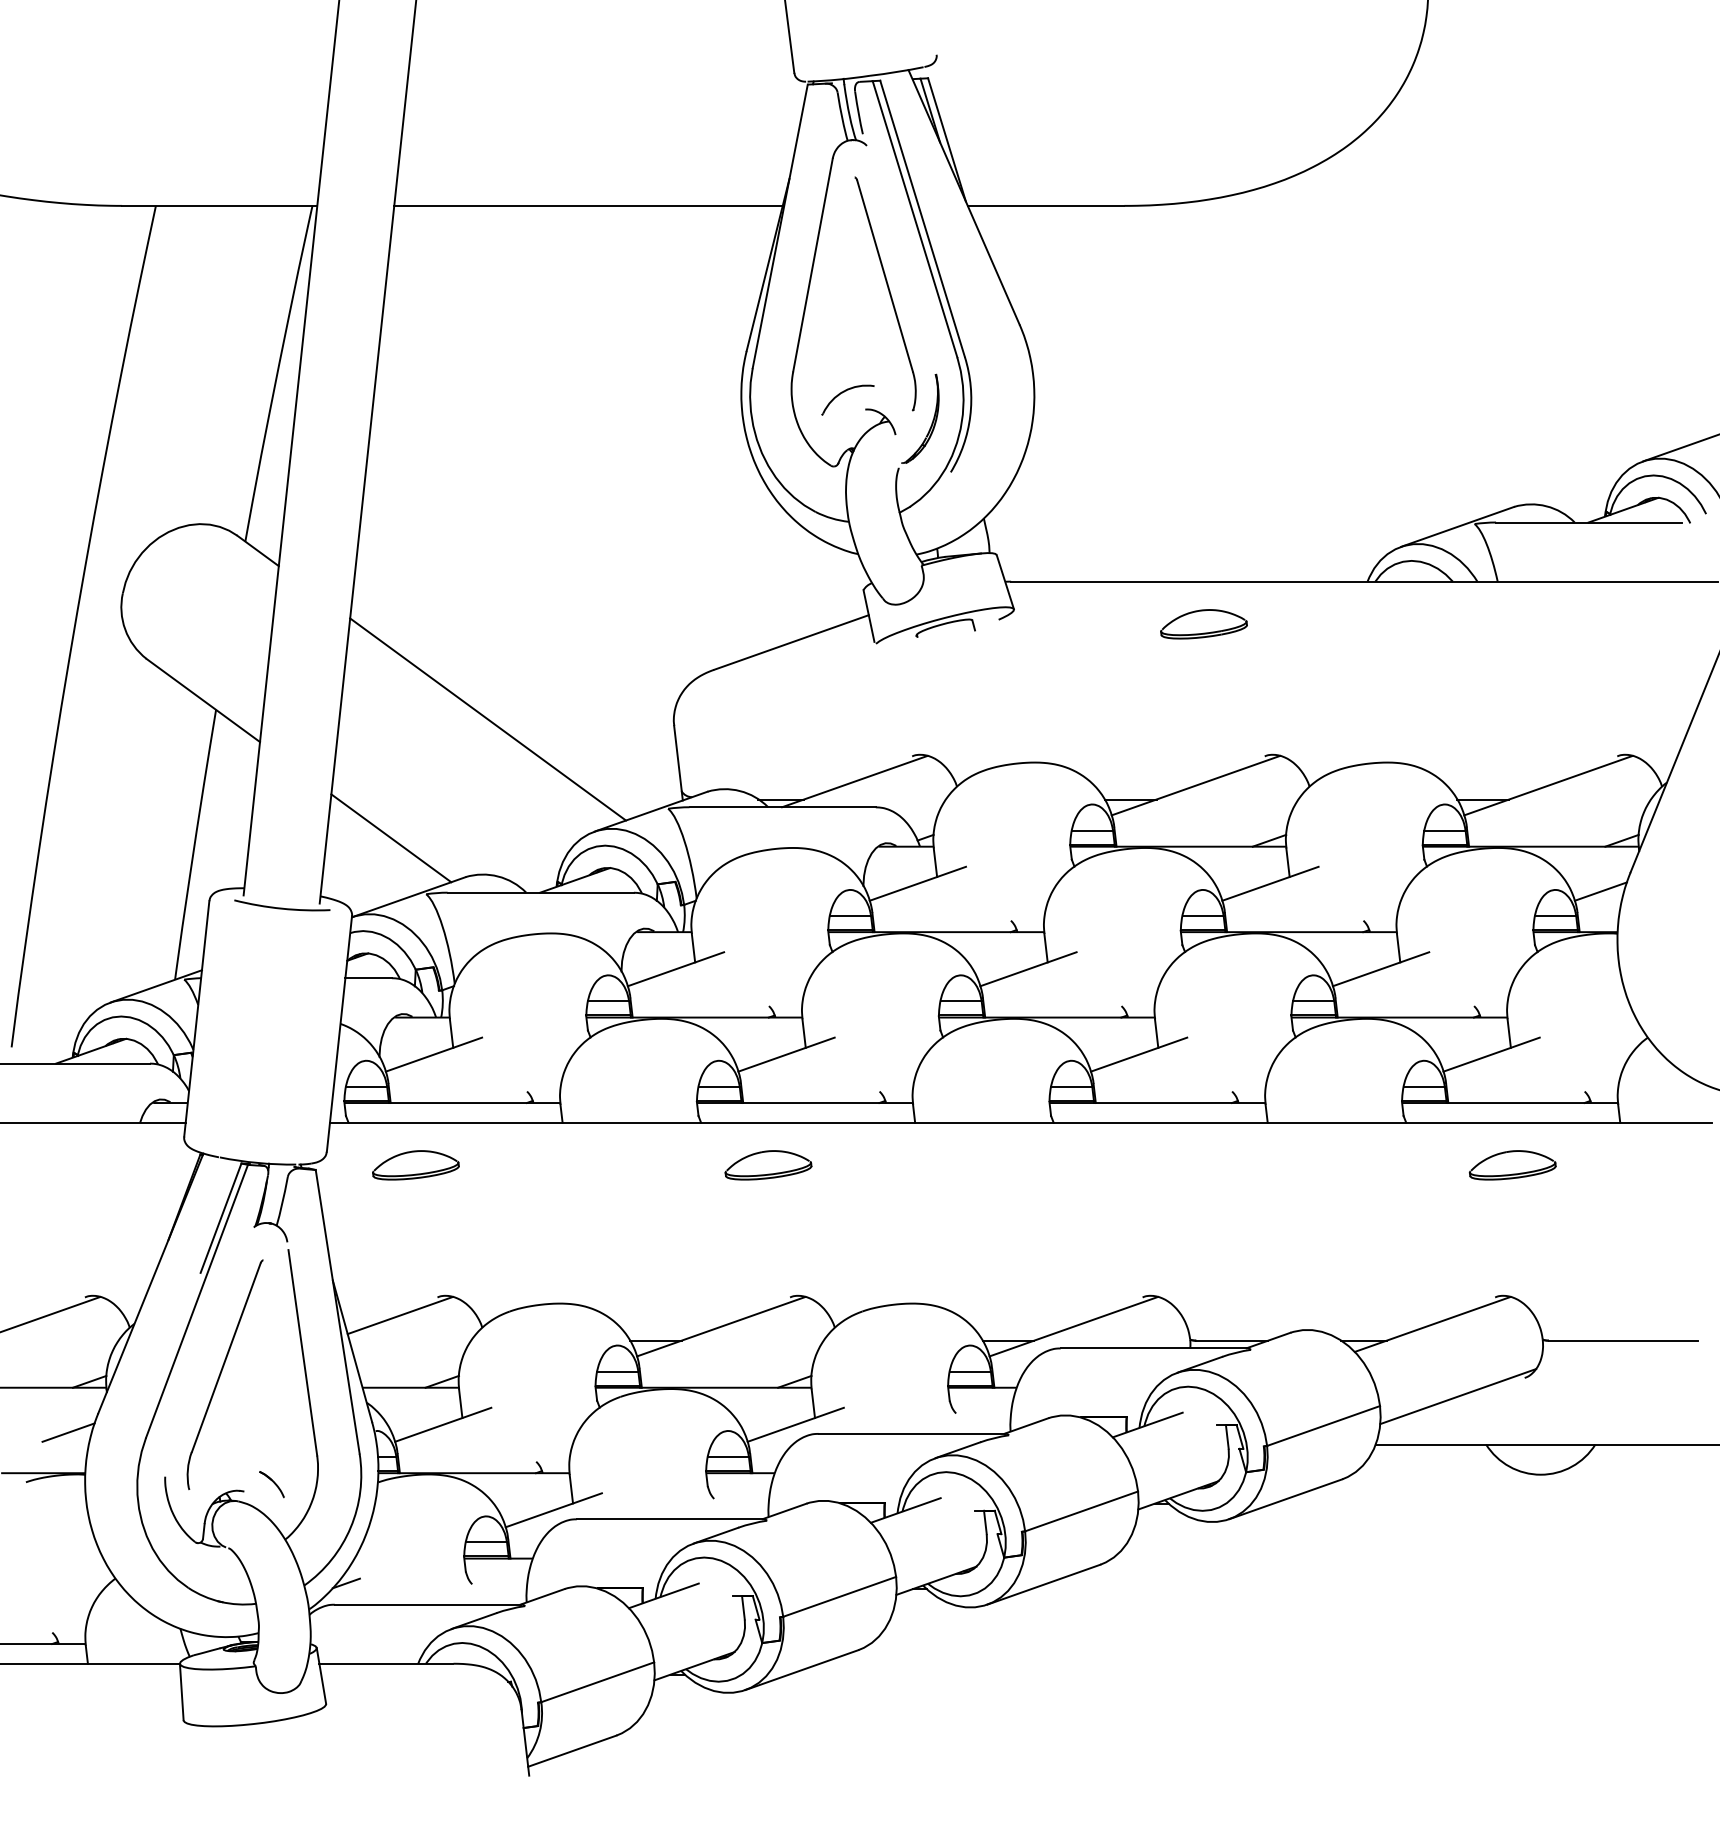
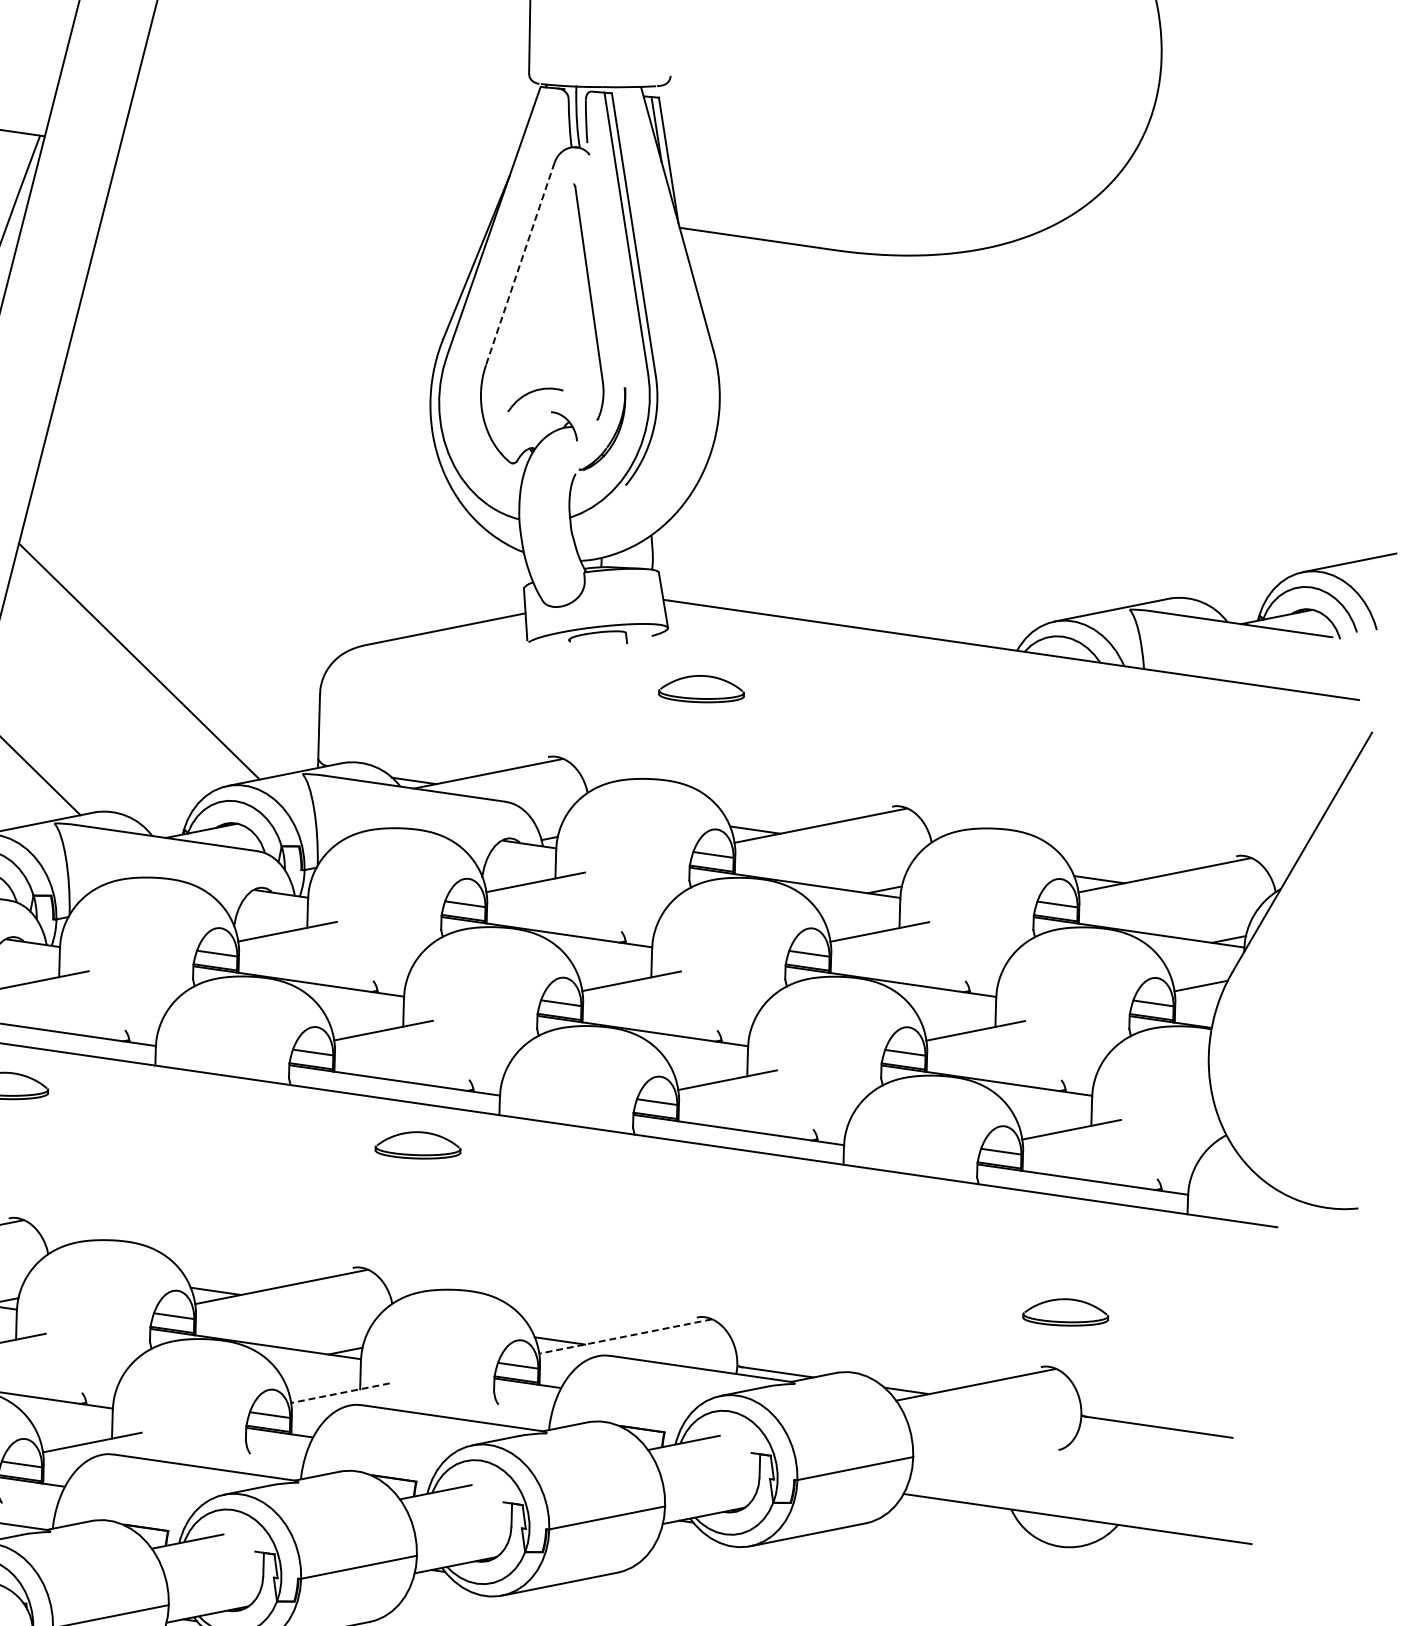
line: (588, 205) -> (309, 174), removed
line: (812, 265) -> (519, 264), solid -> dashed
part: (1203, 624) -> (701, 689), moved
part: (768, 1165) -> (418, 1146), moved
part: (1512, 1165) -> (1065, 1313), moved
line: (1073, 1326) -> (625, 1336), solid -> dashed
line: (1458, 1396) -> (991, 1458), removed
line: (795, 1424) -> (340, 1392), solid -> dashed

